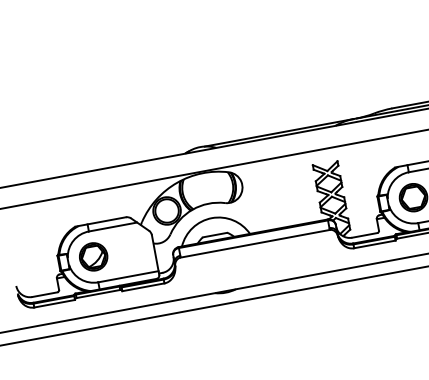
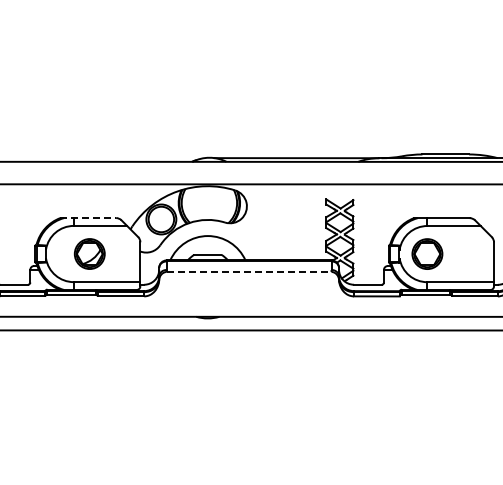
line: (100, 222) -> (88, 218), solid -> dashed
line: (255, 244) -> (249, 272), solid -> dashed
part: (93, 256) -> (89, 253), moved

